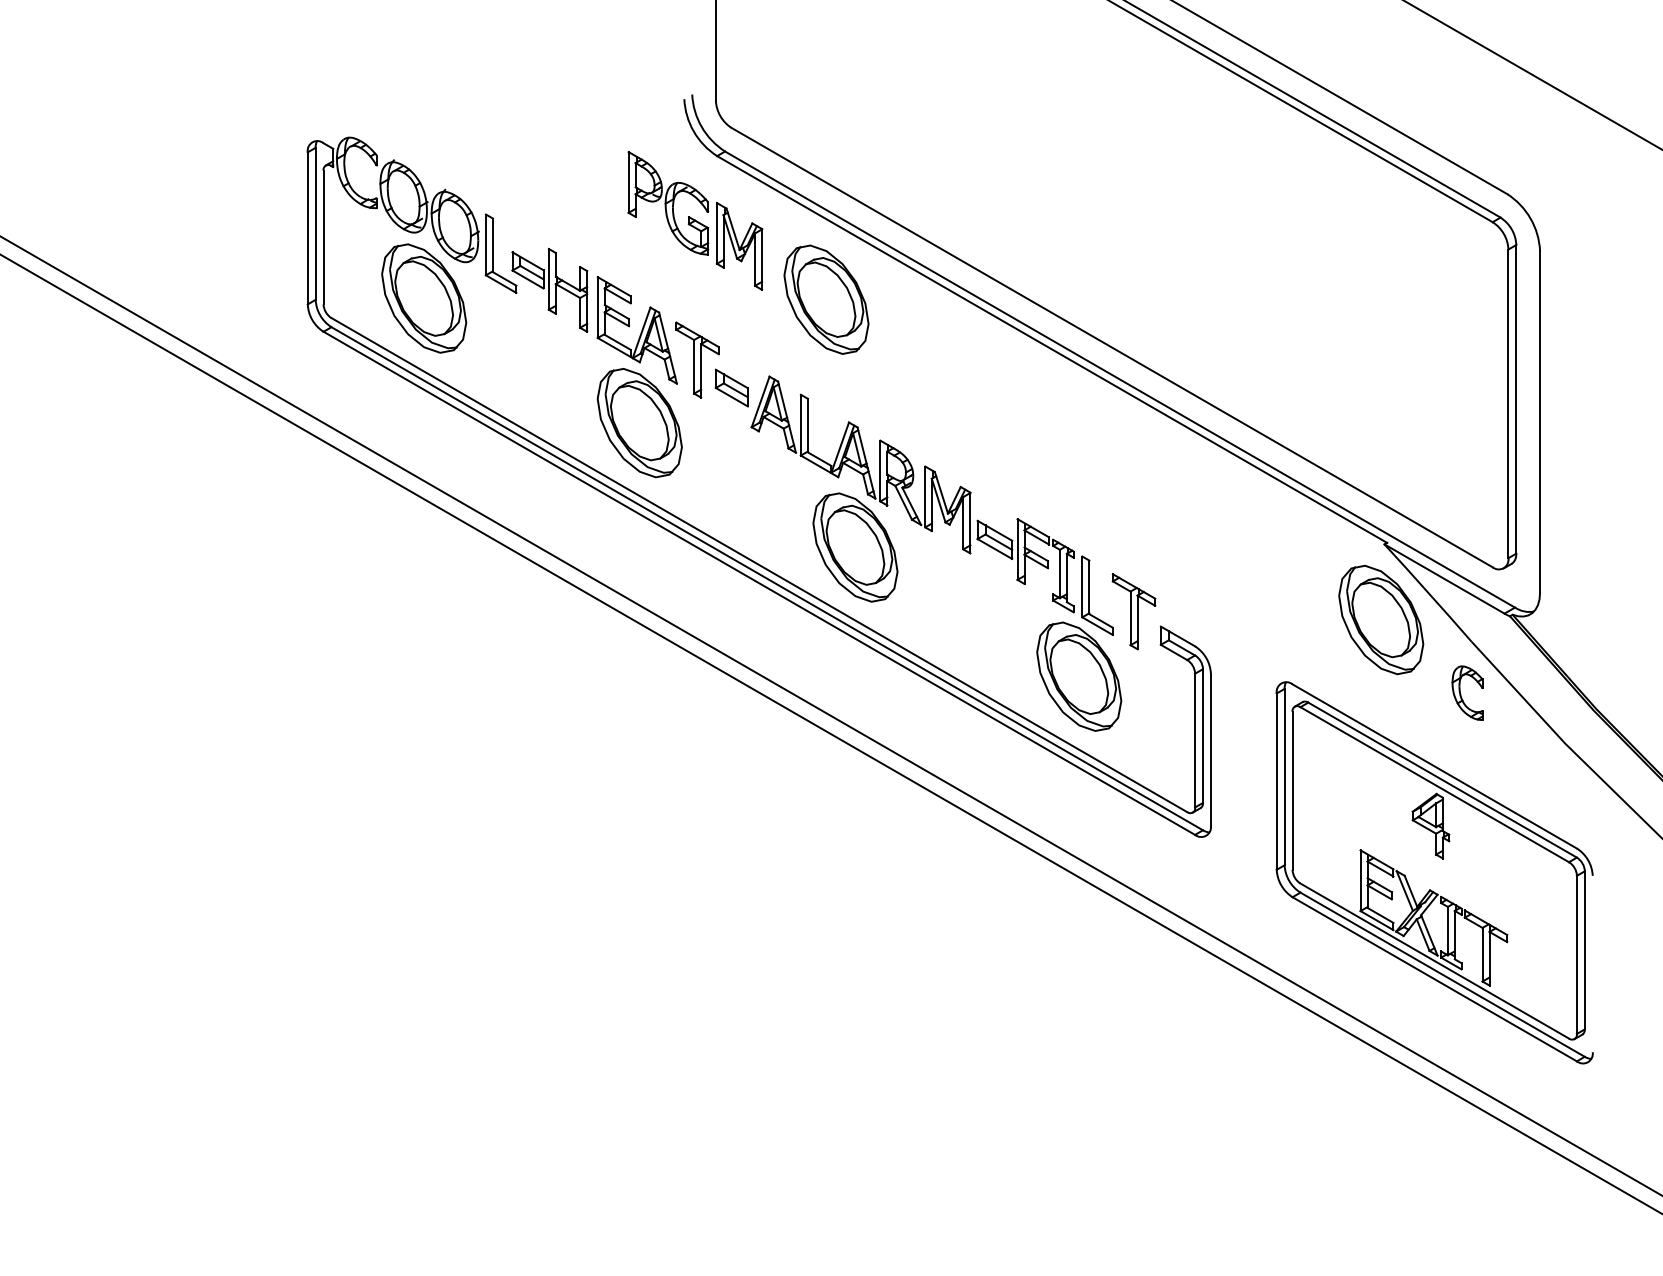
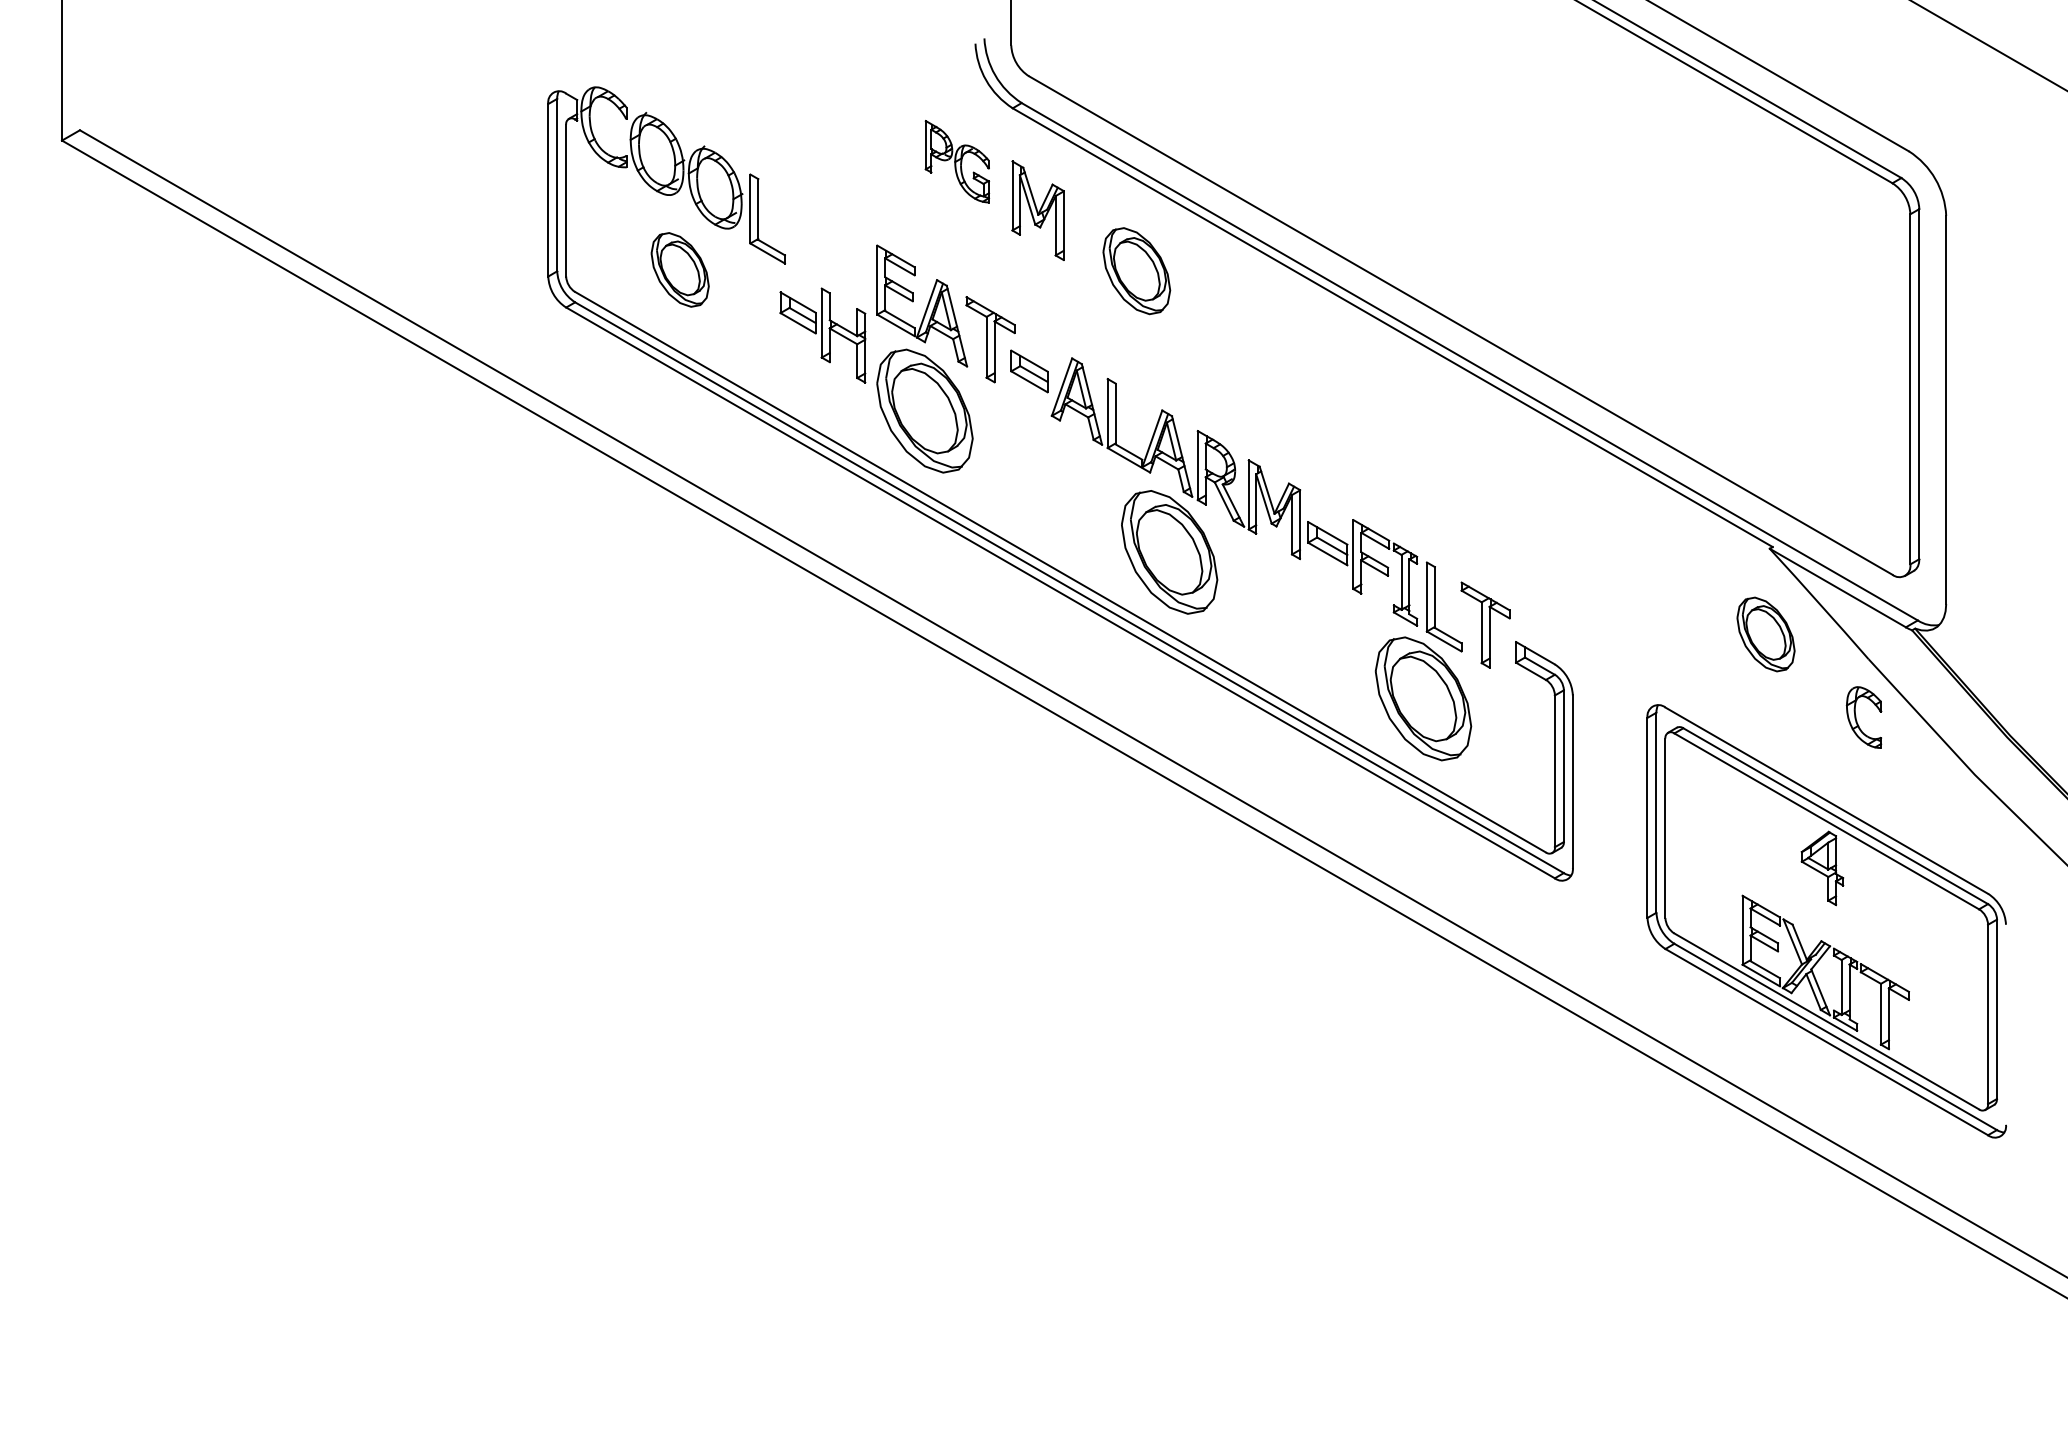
part: (668, 203) -> (957, 161), size x0.7
part: (549, 290) -> (822, 335), moved
part: (423, 298) -> (679, 269), size x0.6
part: (826, 299) -> (1136, 270), size x0.7
part: (1380, 619) -> (1765, 634), size x0.6

